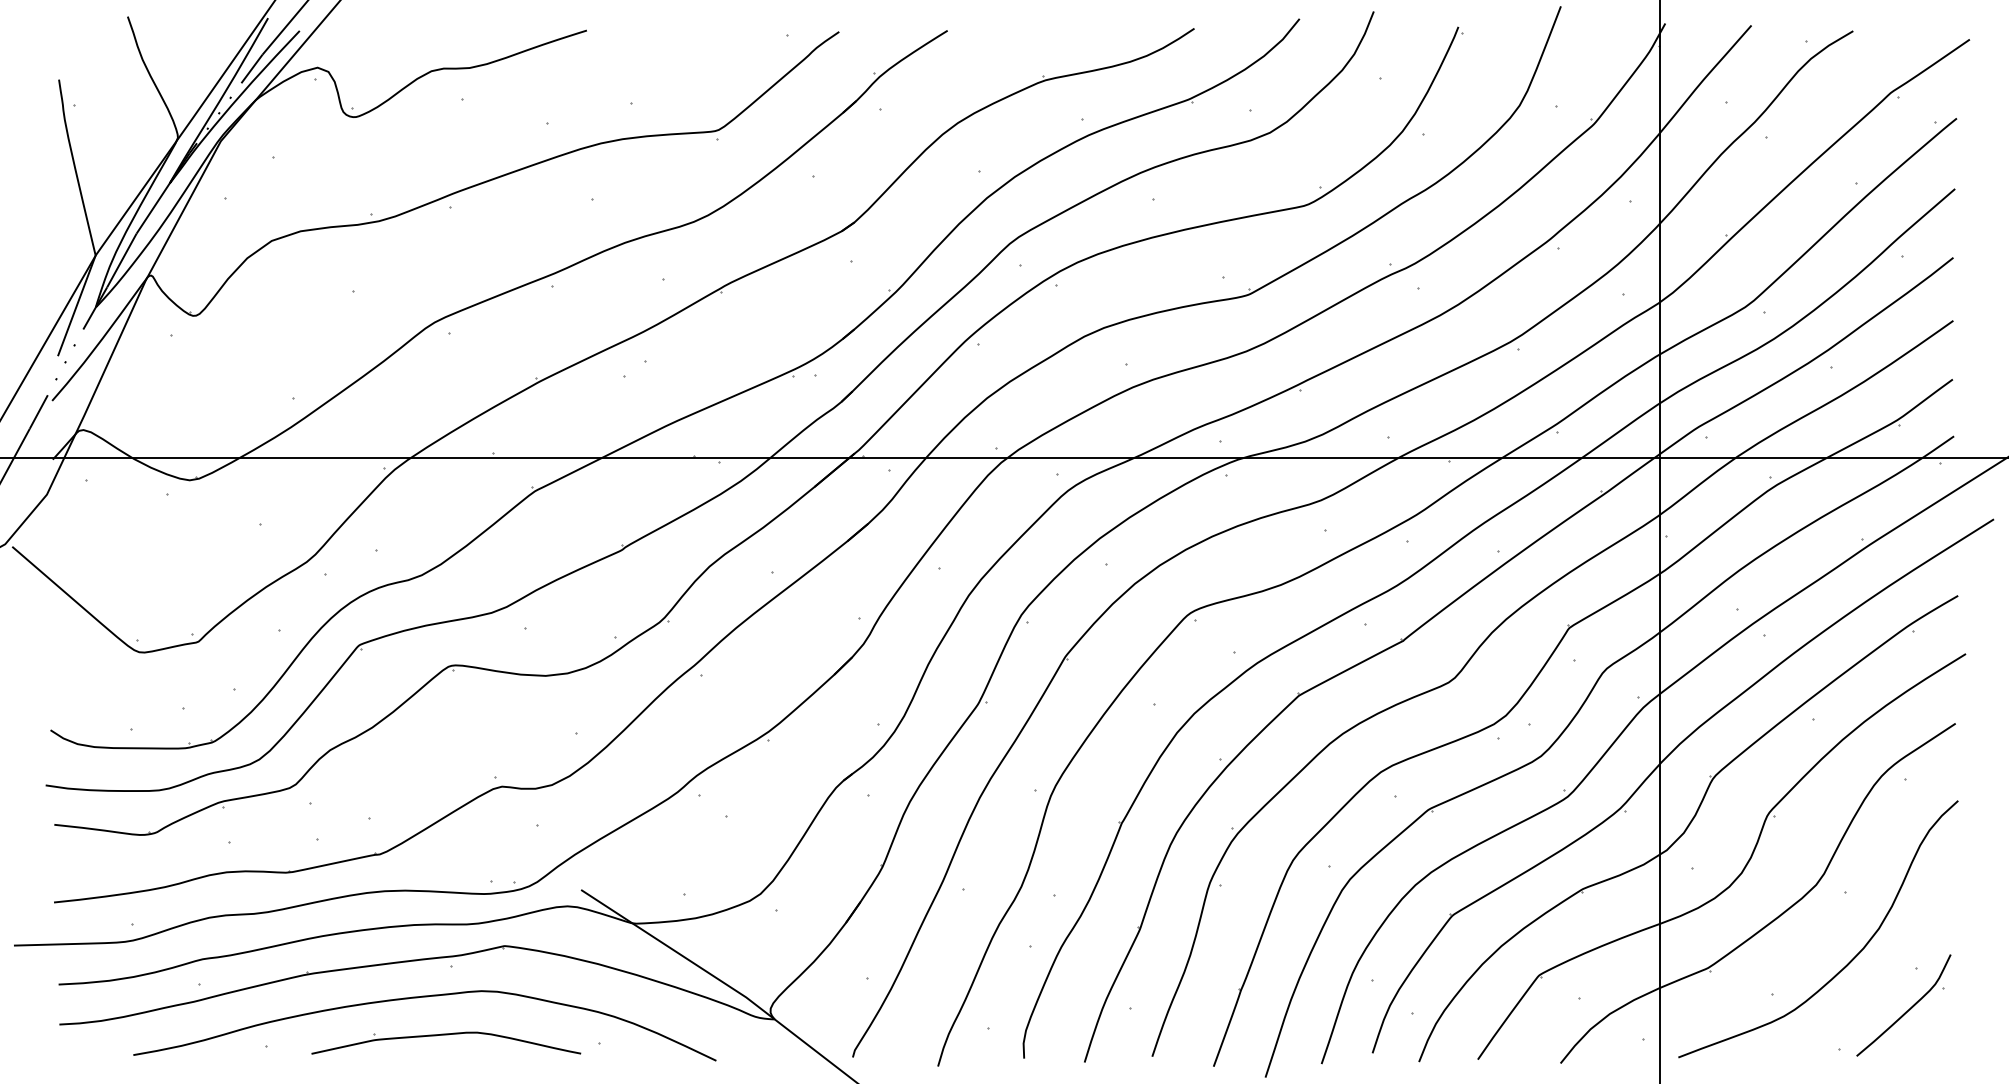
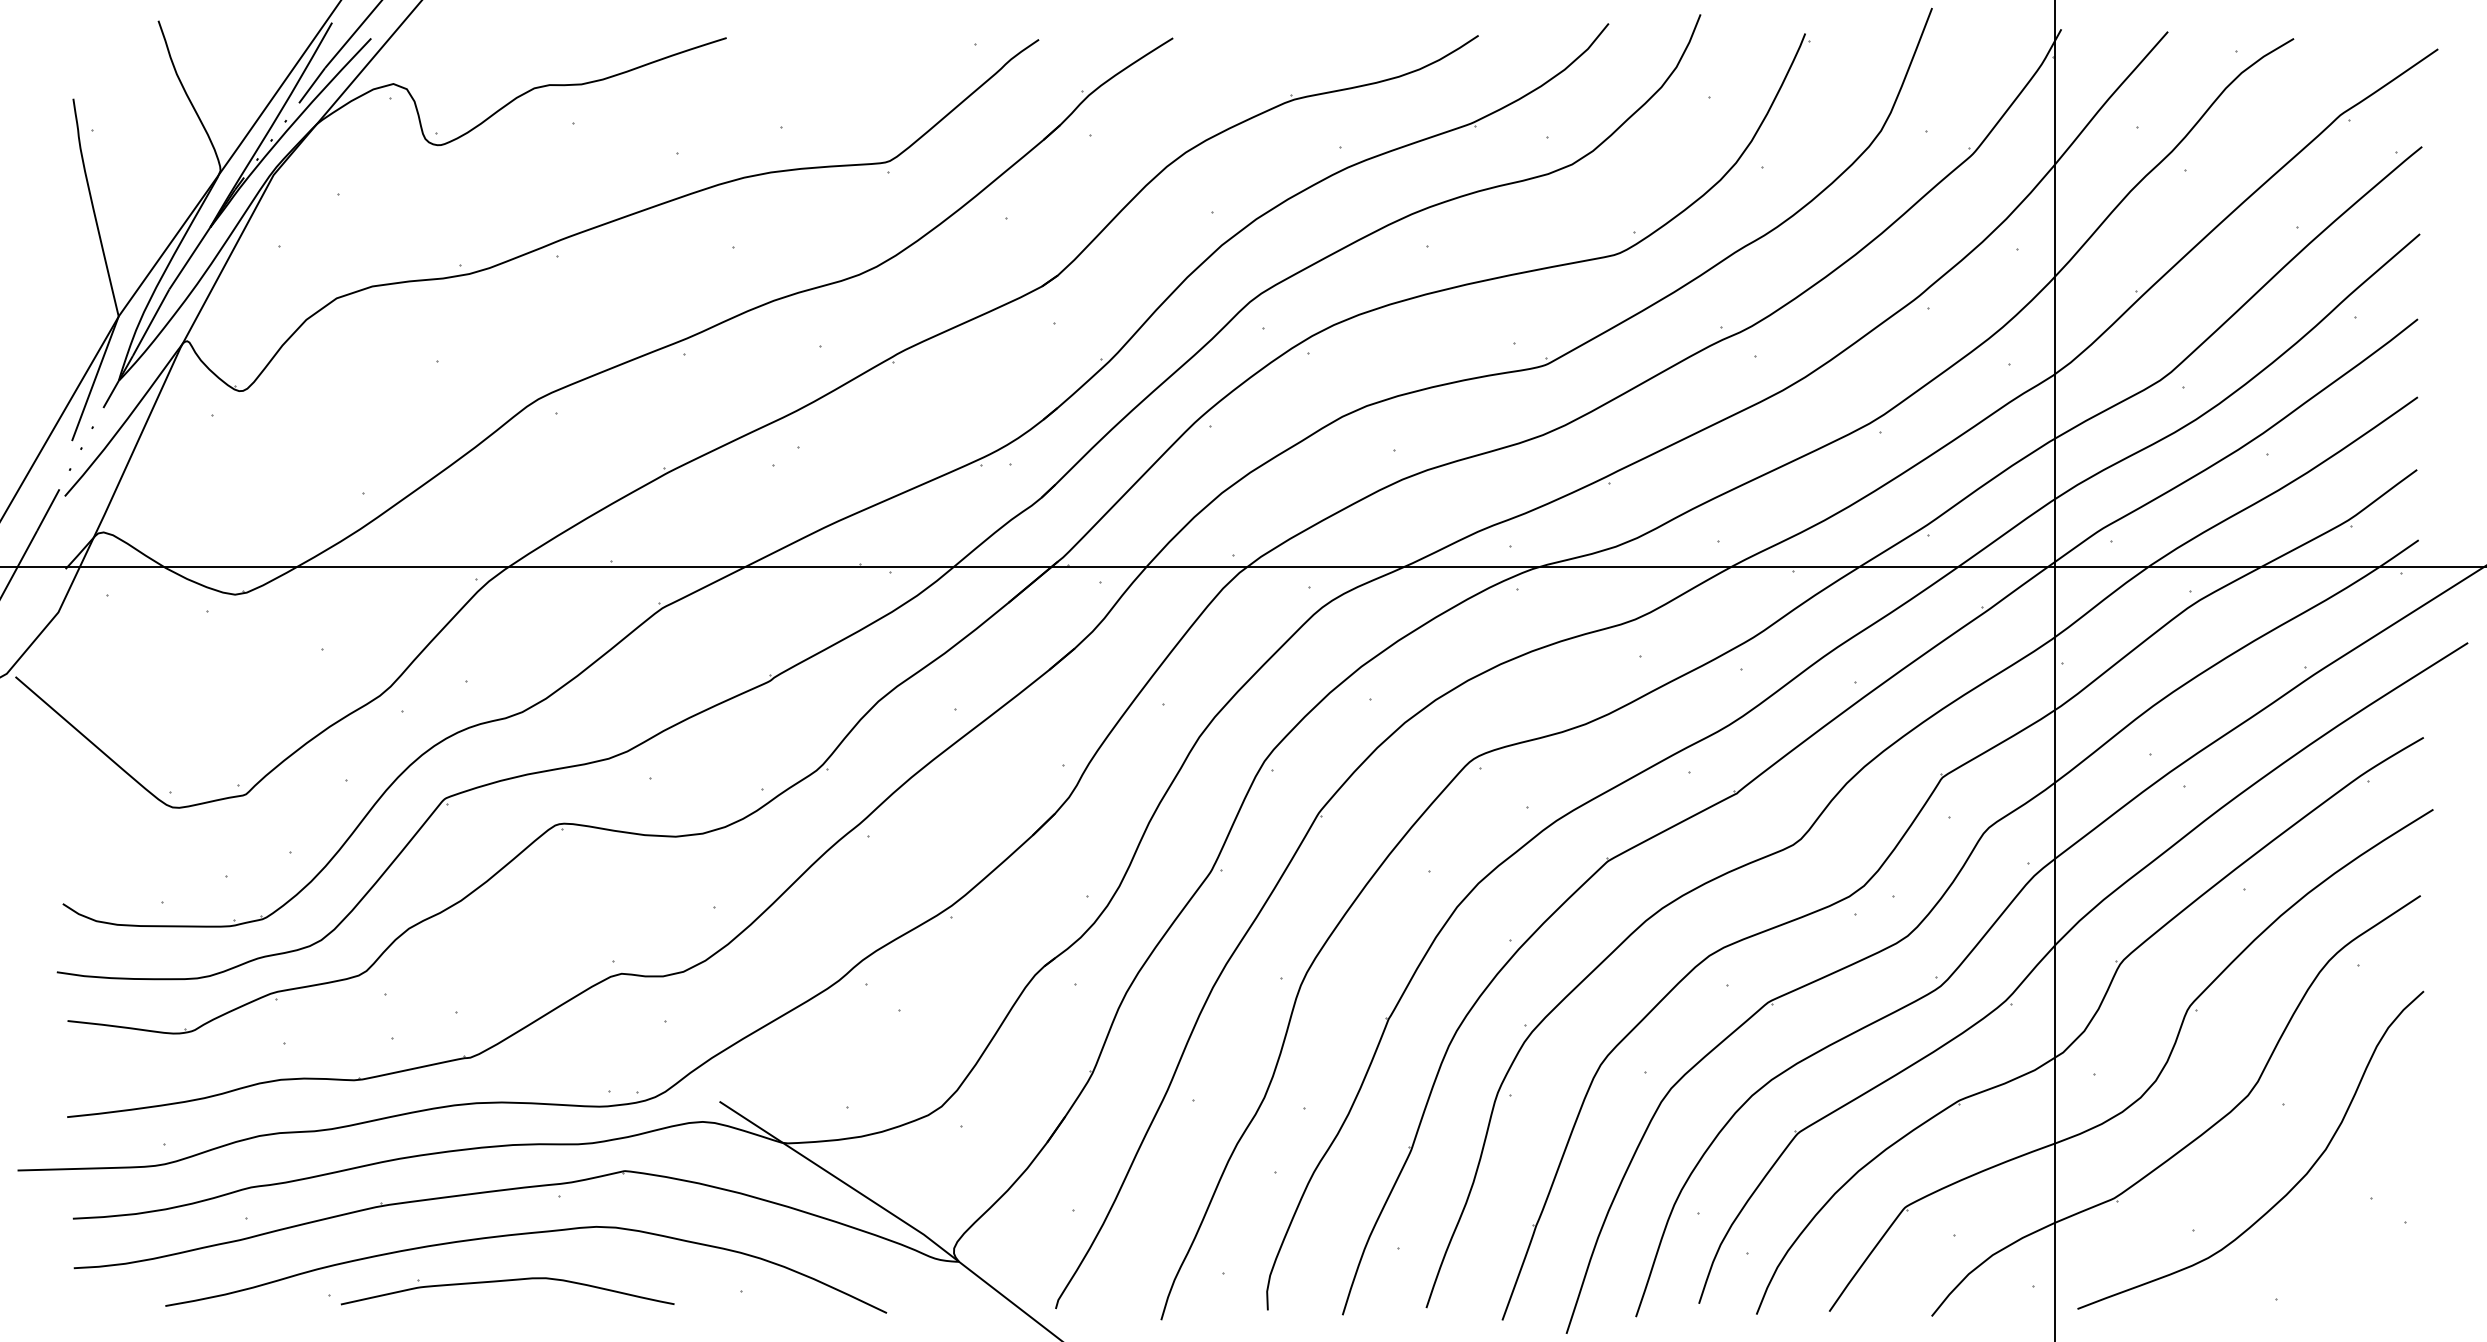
curve: (1908, 1009) -> (2362, 1249), removed
part: (446, 1035) -> (507, 1281), moved

